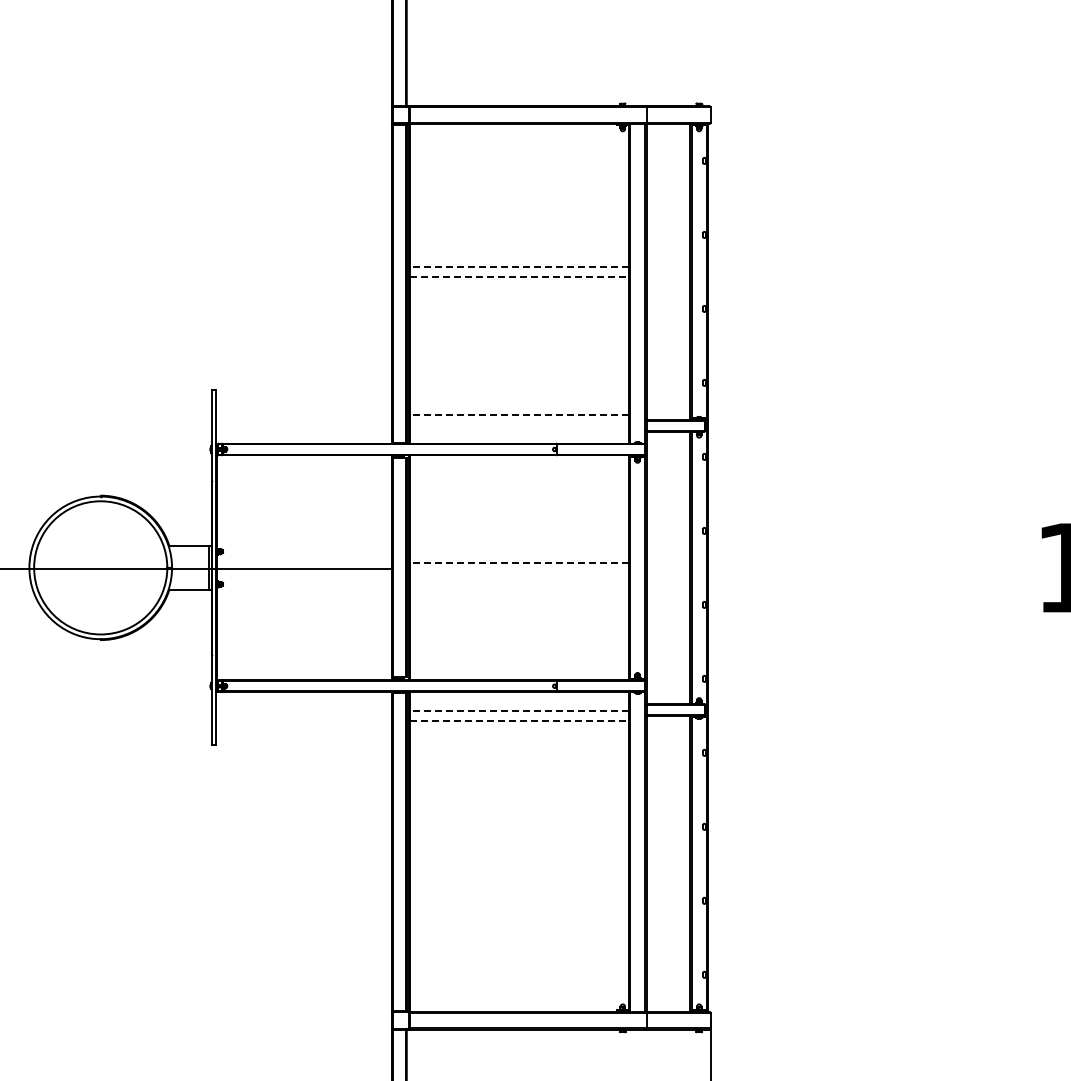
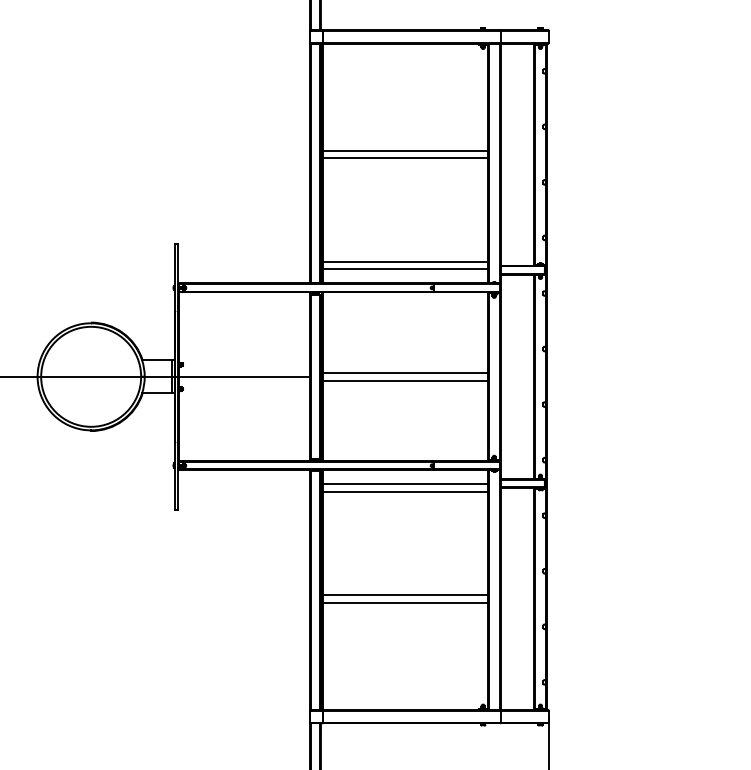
line: (519, 266) -> (405, 150), dashed -> solid
line: (519, 276) -> (405, 158), dashed -> solid
line: (519, 414) -> (405, 261), dashed -> solid
line: (518, 424) -> (404, 269), added
line: (519, 562) -> (405, 372), dashed -> solid
line: (518, 572) -> (404, 380), added
line: (519, 710) -> (405, 483), dashed -> solid
line: (519, 720) -> (405, 491), dashed -> solid
line: (518, 858) -> (404, 595), added
line: (518, 868) -> (404, 602), added

